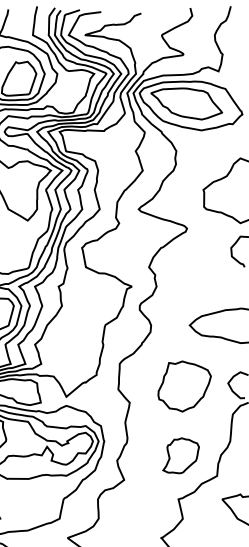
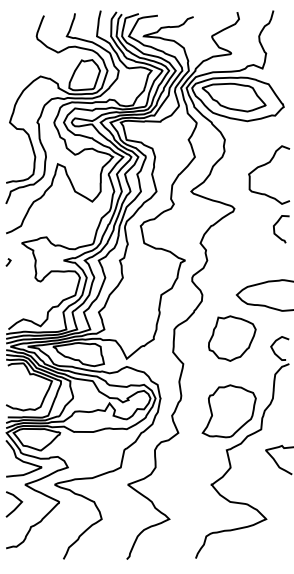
part: (184, 386) -> (232, 338), moved
part: (180, 455) -> (228, 411), size x1.67

